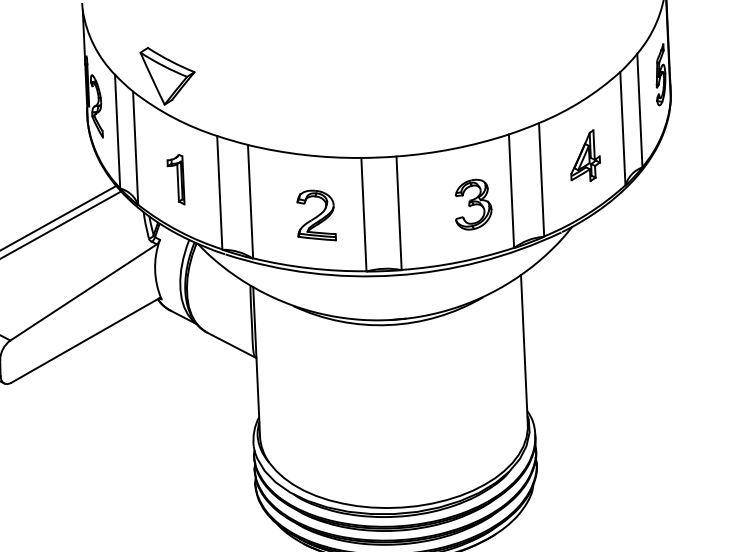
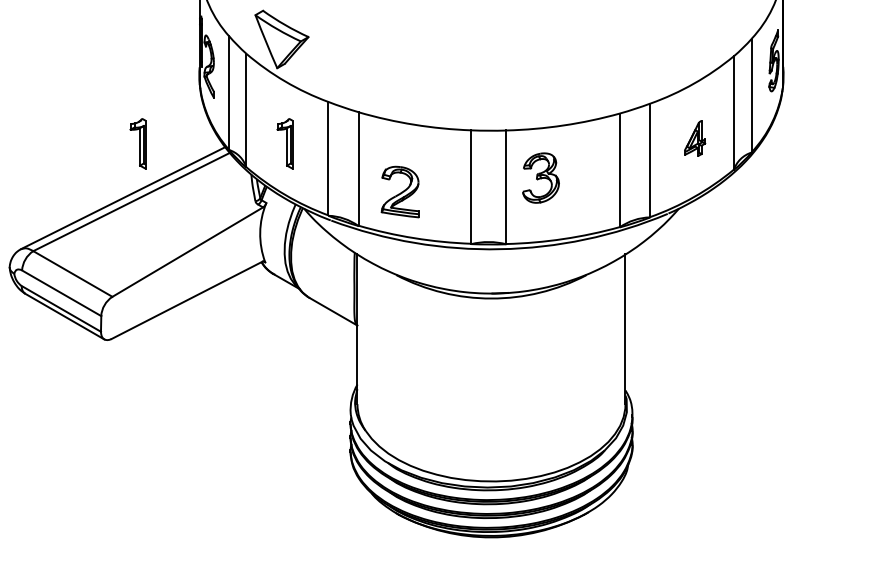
part: (584, 155) -> (694, 138), size x0.7
part: (28, 186) -> (137, 143), added
part: (472, 204) -> (540, 177), moved
part: (315, 215) -> (399, 191), moved

